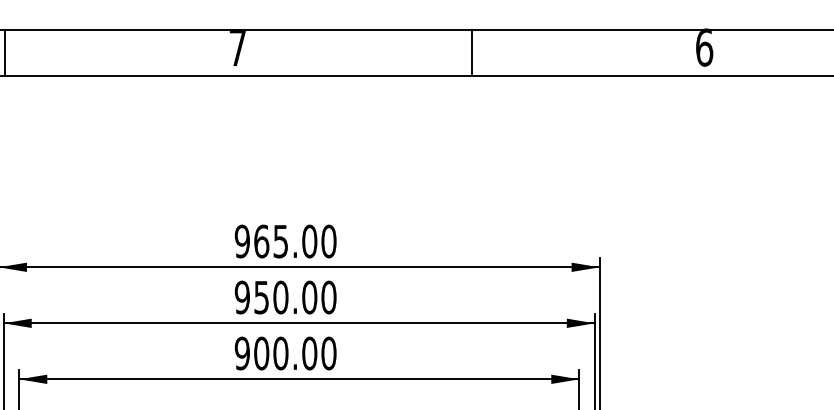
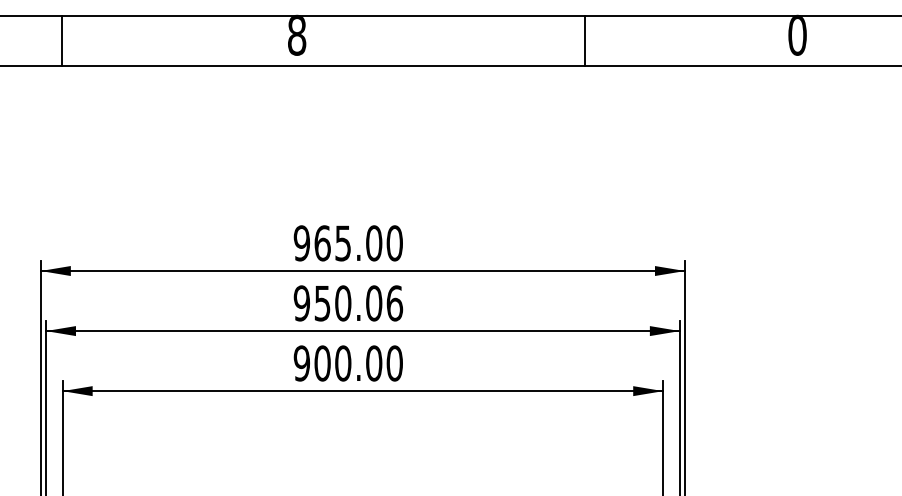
text: (238, 46) -> (297, 34), 7 -> 8
text: (704, 46) -> (797, 34), 6 -> 0
line: (5, 53) -> (62, 41), moved
line: (471, 53) -> (584, 41), moved
text: (328, 297) -> (394, 303), 950.00 -> 950.06

